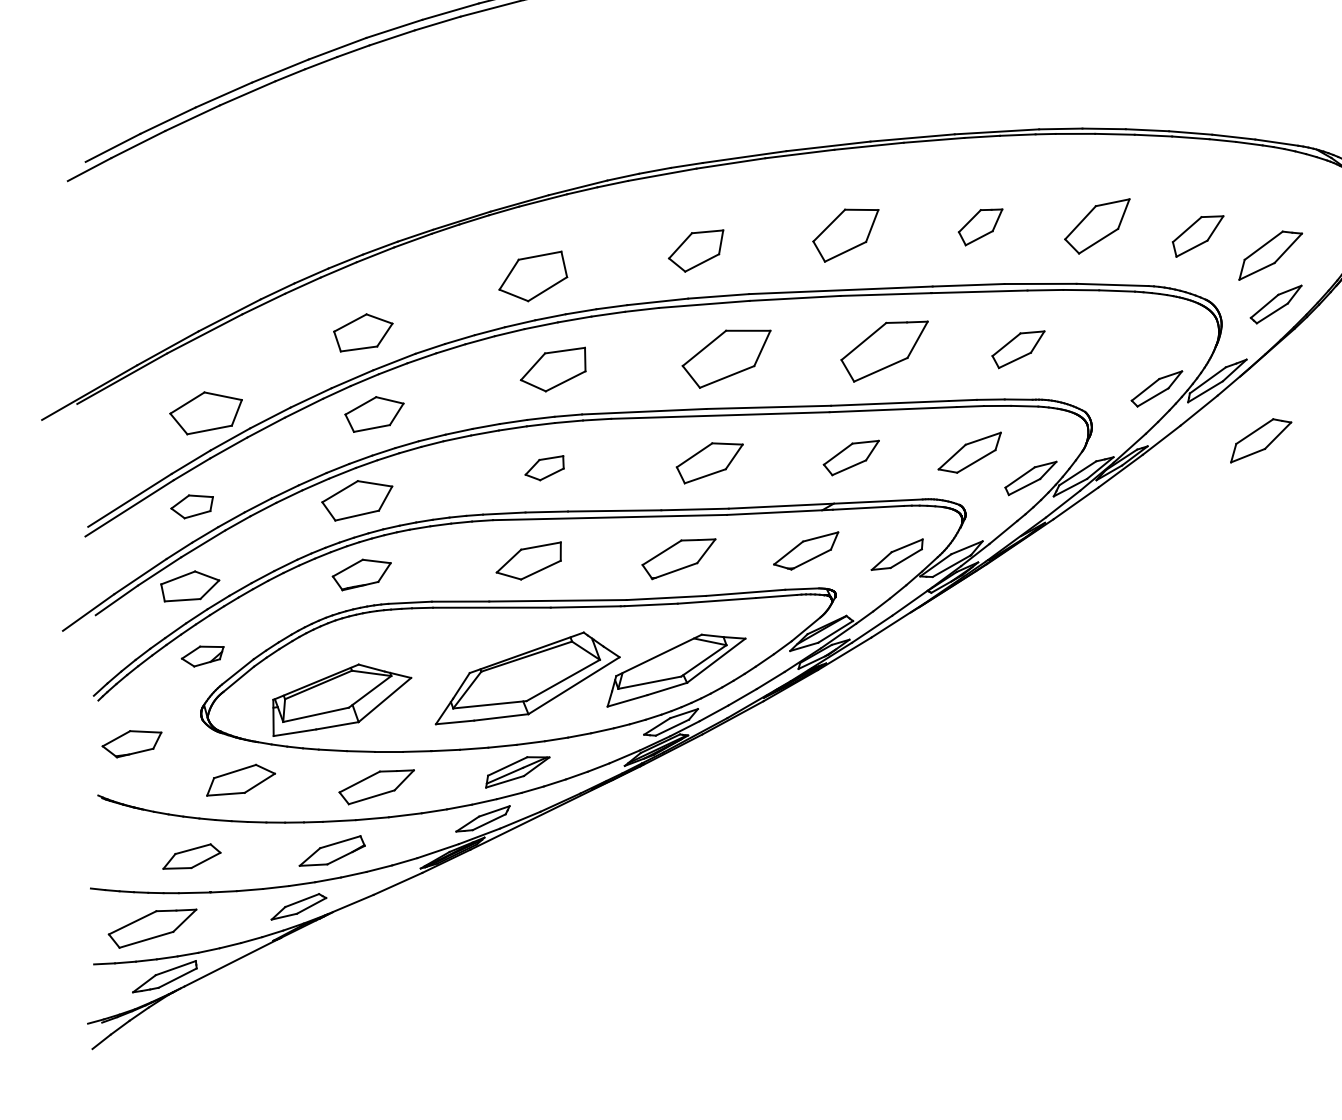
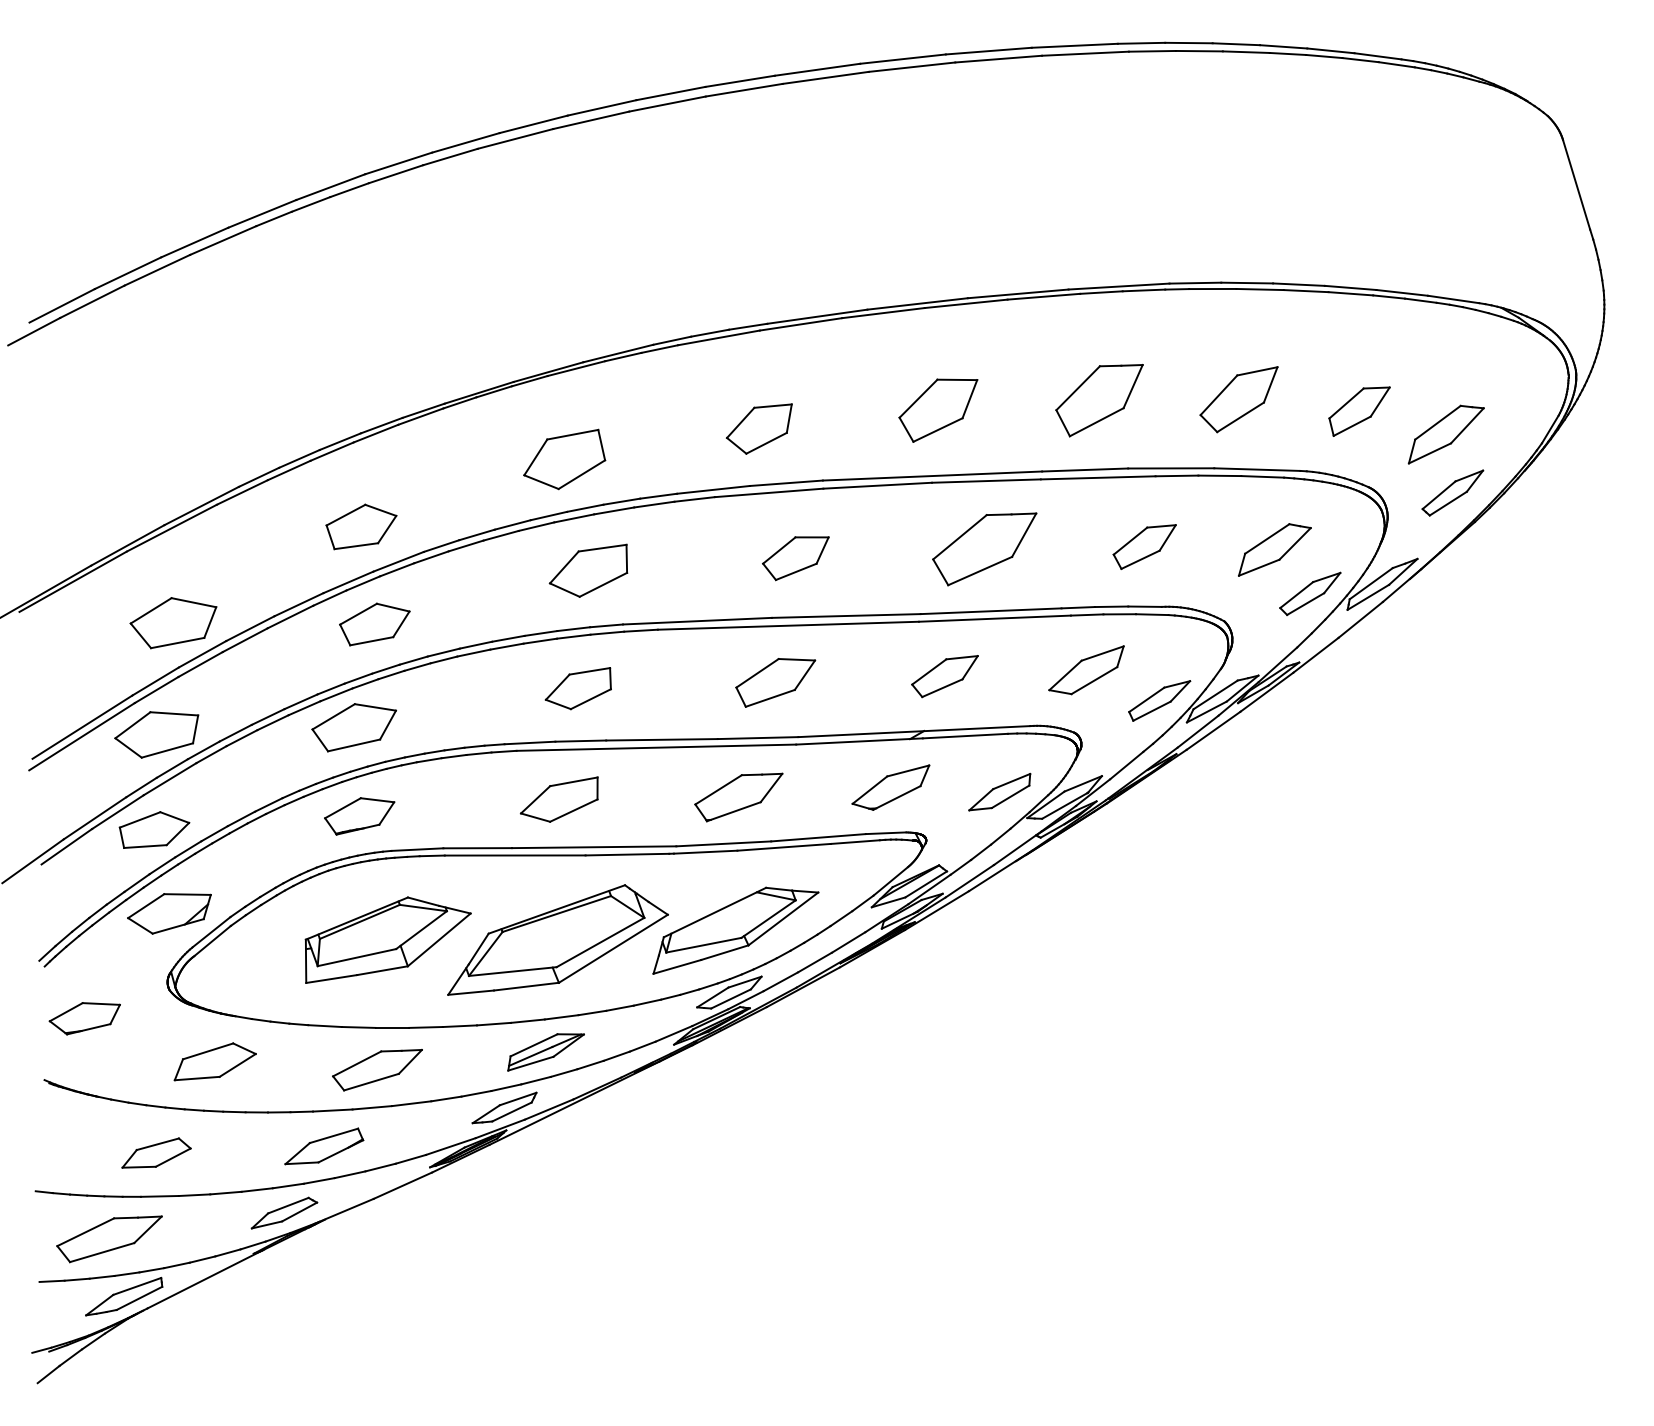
part: (980, 227) -> (1099, 400), size x1.67
part: (726, 359) -> (795, 558), size x0.62
part: (1260, 440) -> (1274, 549), moved
part: (544, 468) -> (577, 688), size x1.43
part: (191, 506) -> (156, 734), size x1.67
part: (202, 656) -> (169, 913), size x1.67
part: (341, 699) -> (387, 939), moved

